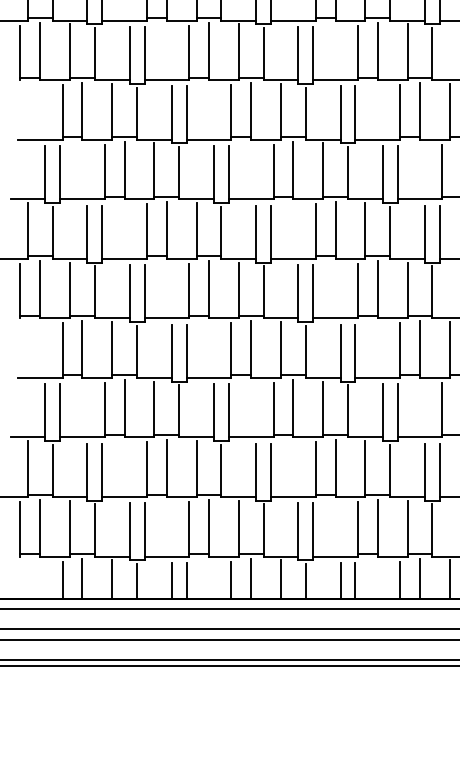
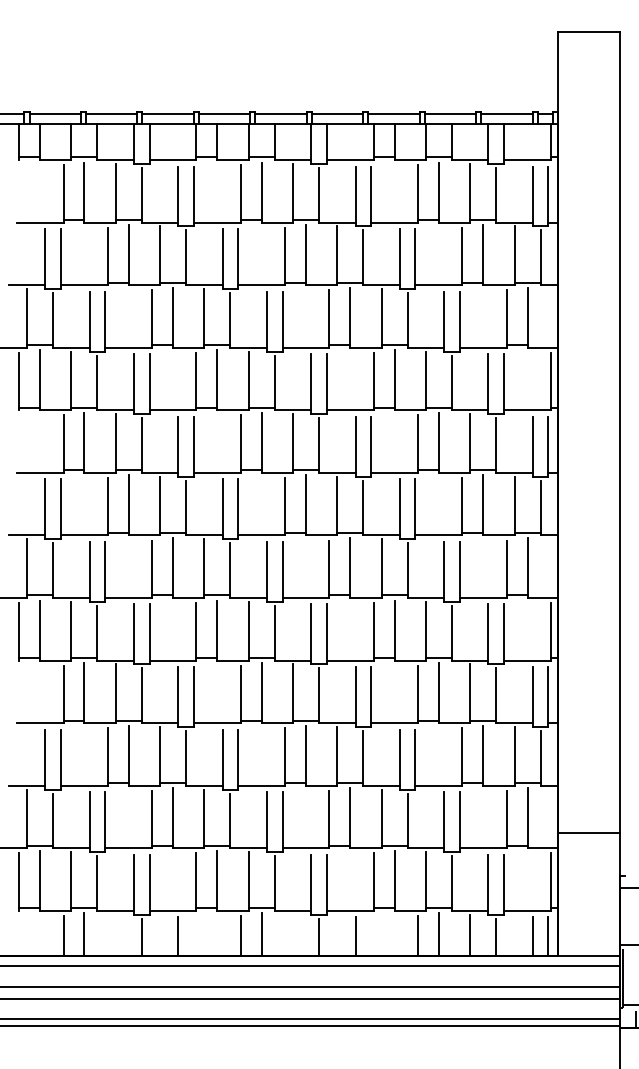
line: (112, 579) -> (115, 934), removed
line: (280, 579) -> (292, 934), removed
line: (186, 580) -> (193, 936), removed
line: (355, 580) -> (371, 936), removed

